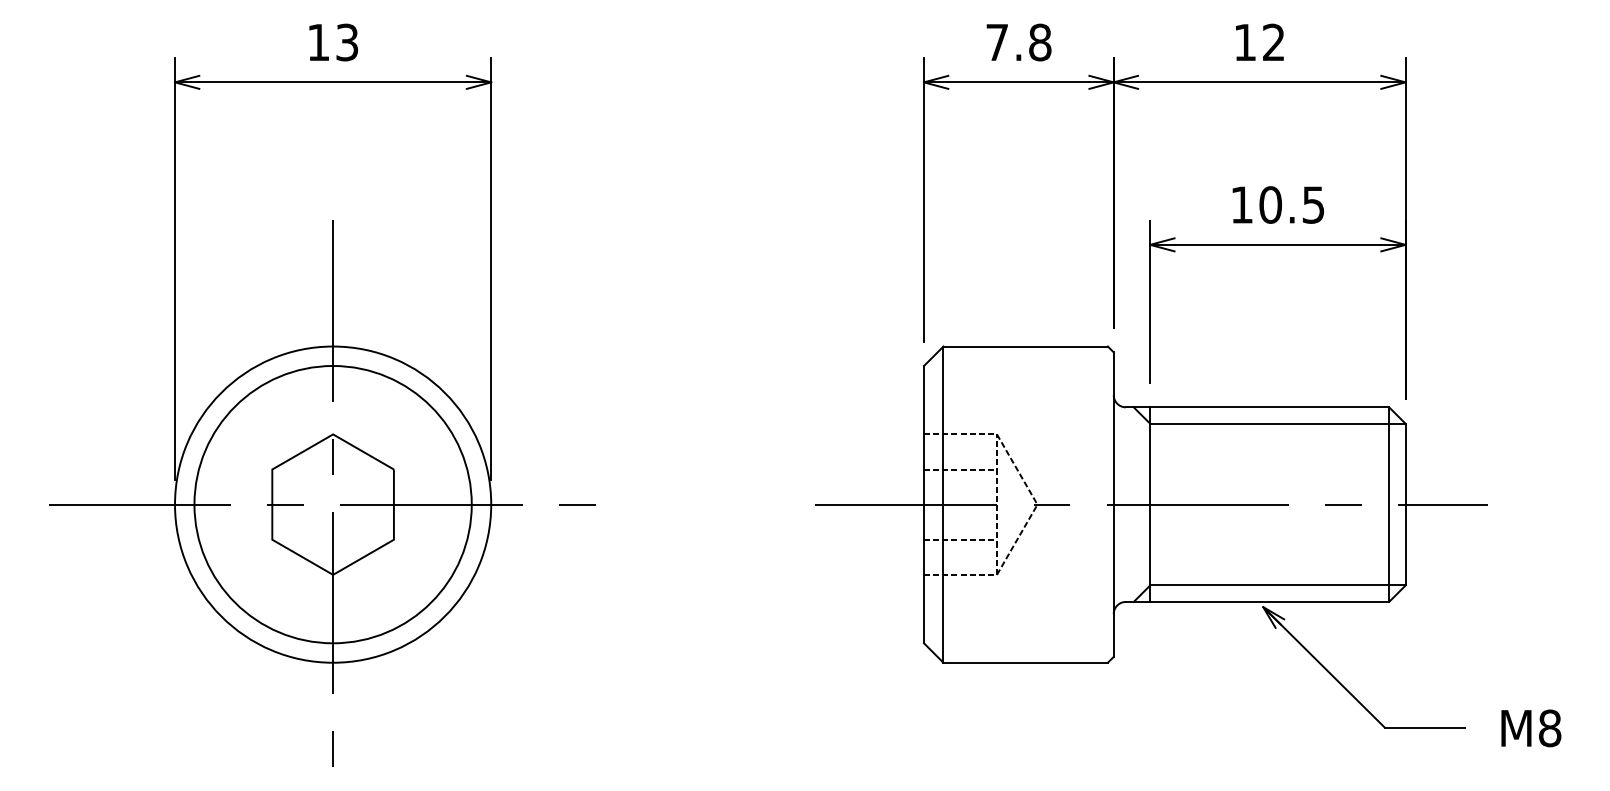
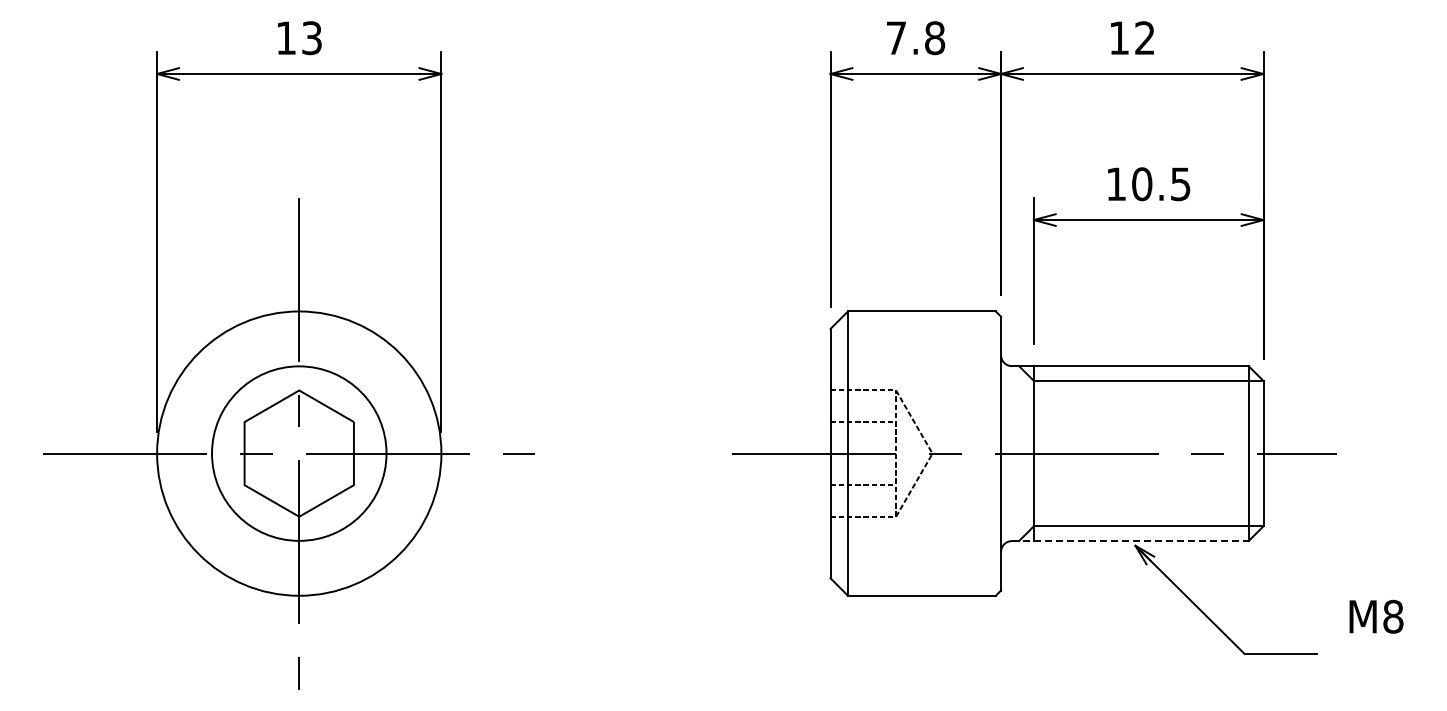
circle: (332, 504) -> (298, 453), size x0.7
line: (1257, 602) -> (1130, 541), solid -> dashed
text: (1531, 728) -> (1376, 616), moved

